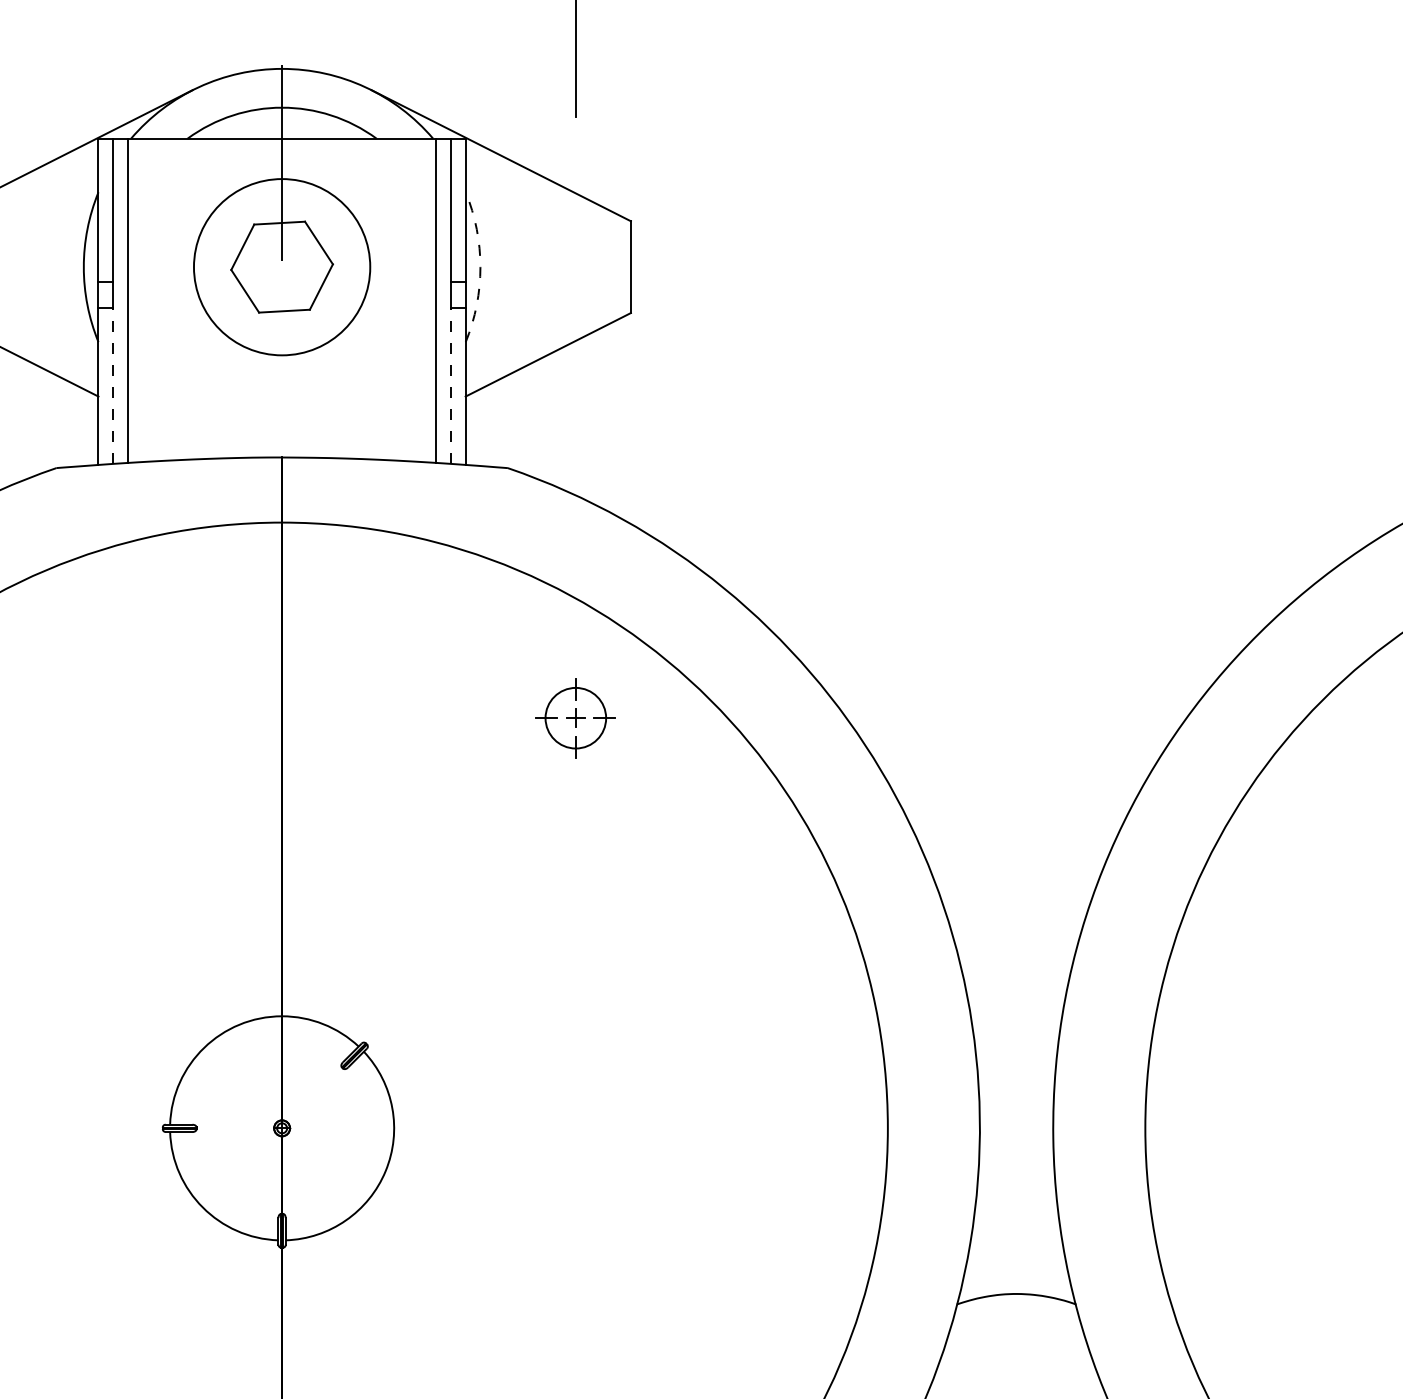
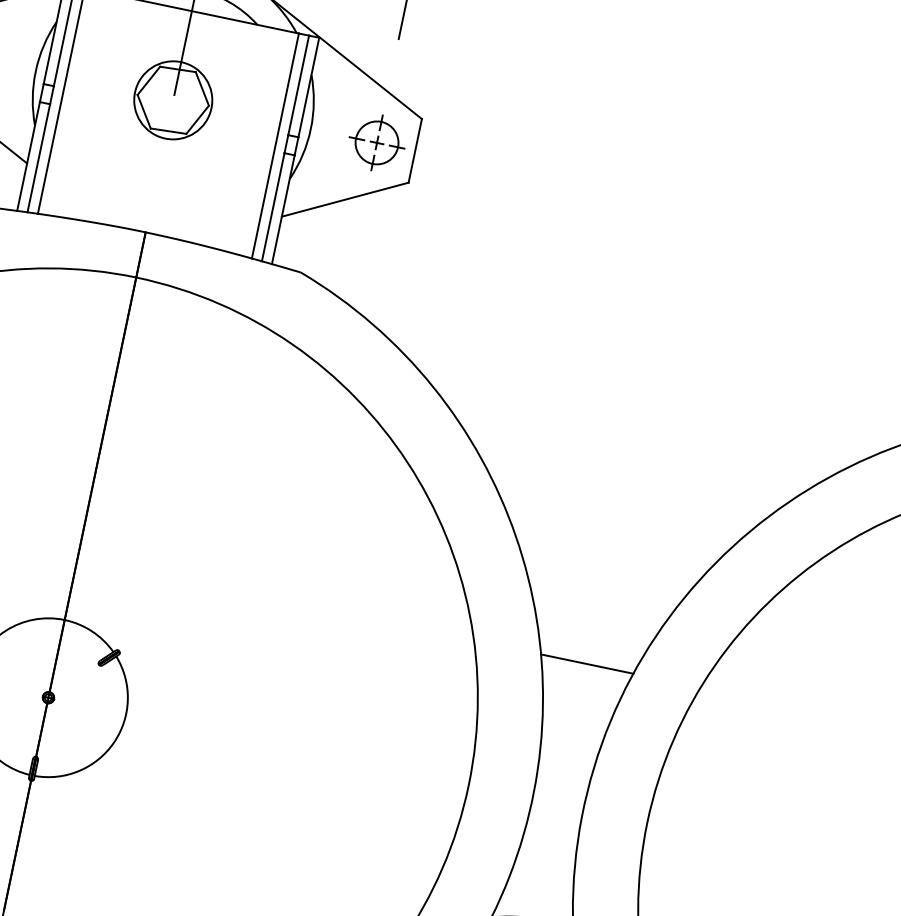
circle: (282, 267) -> (173, 100), size x0.62
arc: (480, 267) -> (310, 129), dashed -> solid
line: (113, 386) -> (39, 158), dashed -> solid
line: (451, 386) -> (273, 207), dashed -> solid
part: (575, 718) -> (376, 143), moved
line: (1016, 926) -> (587, 664), added

